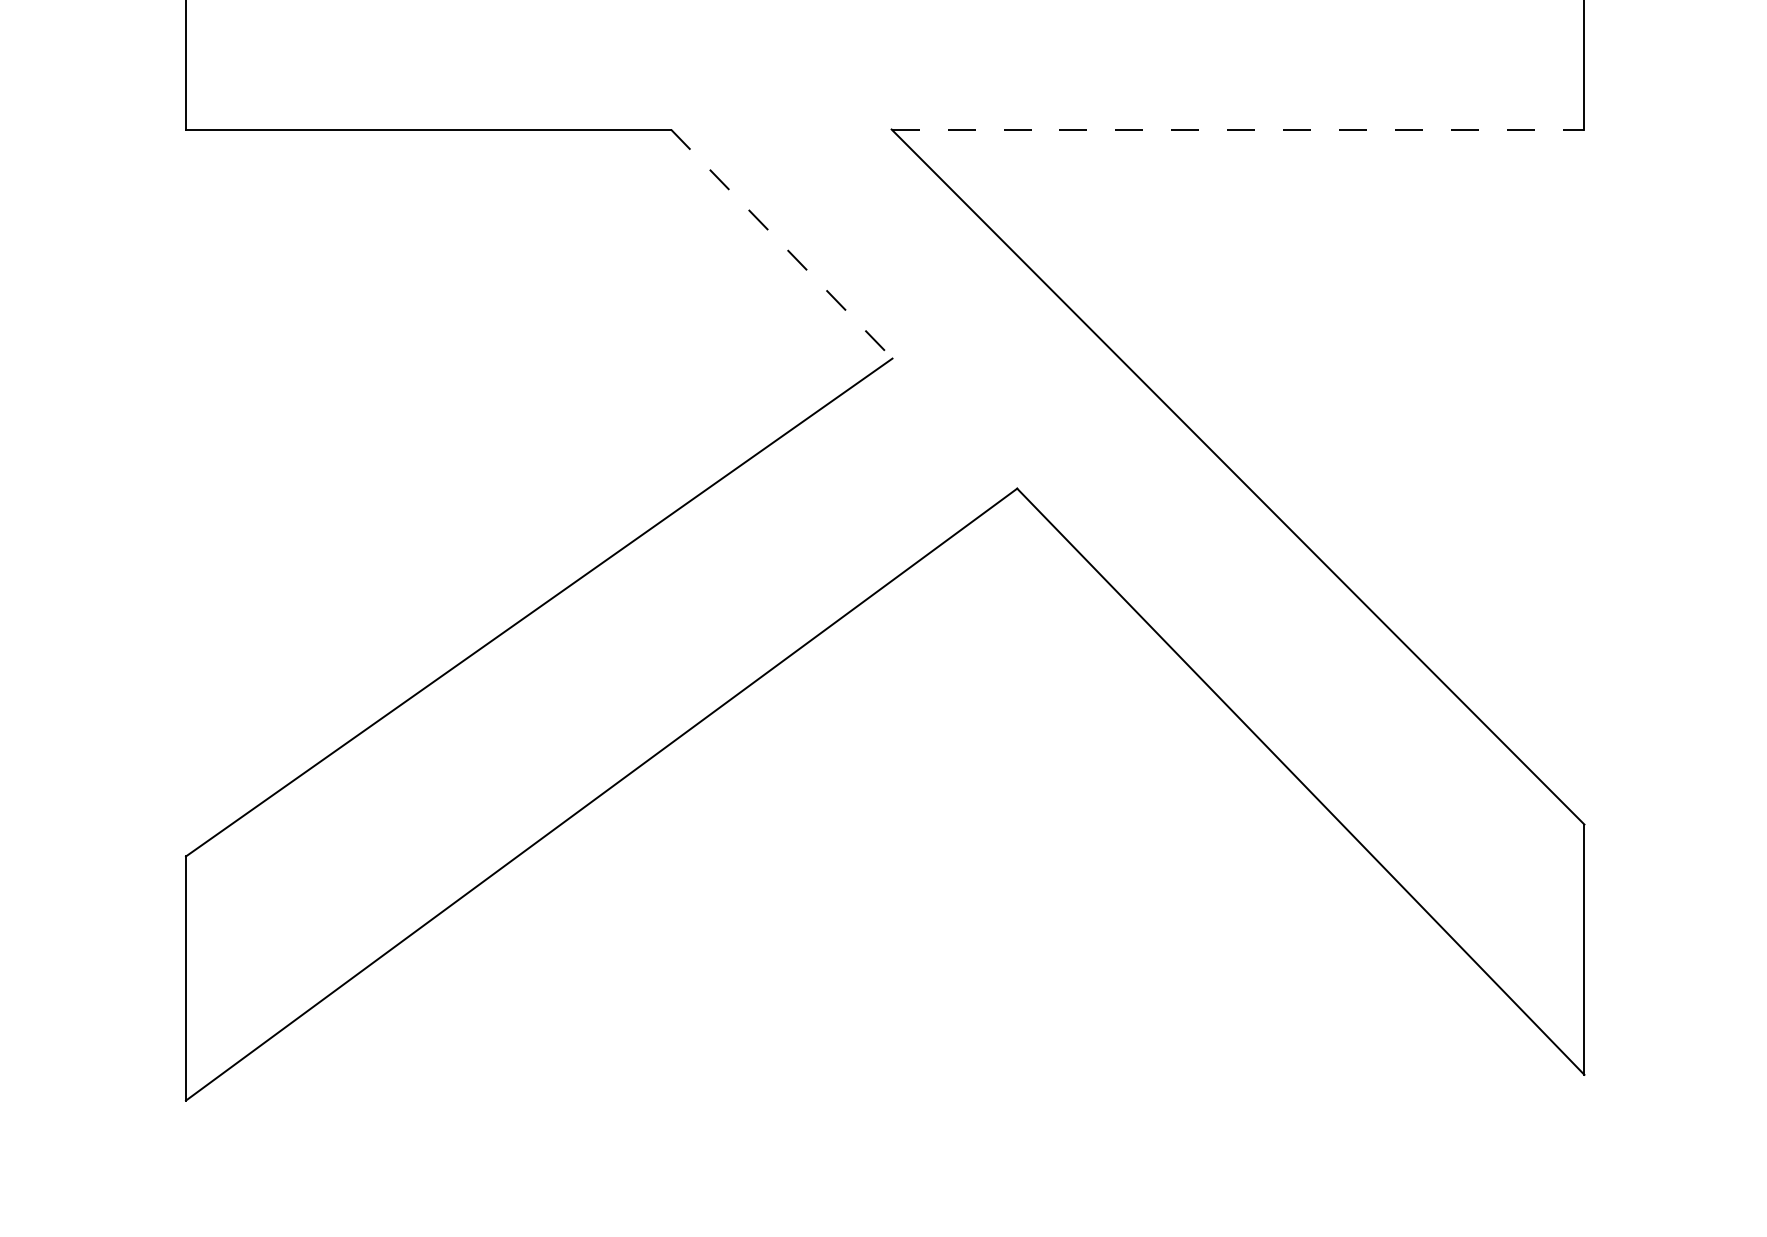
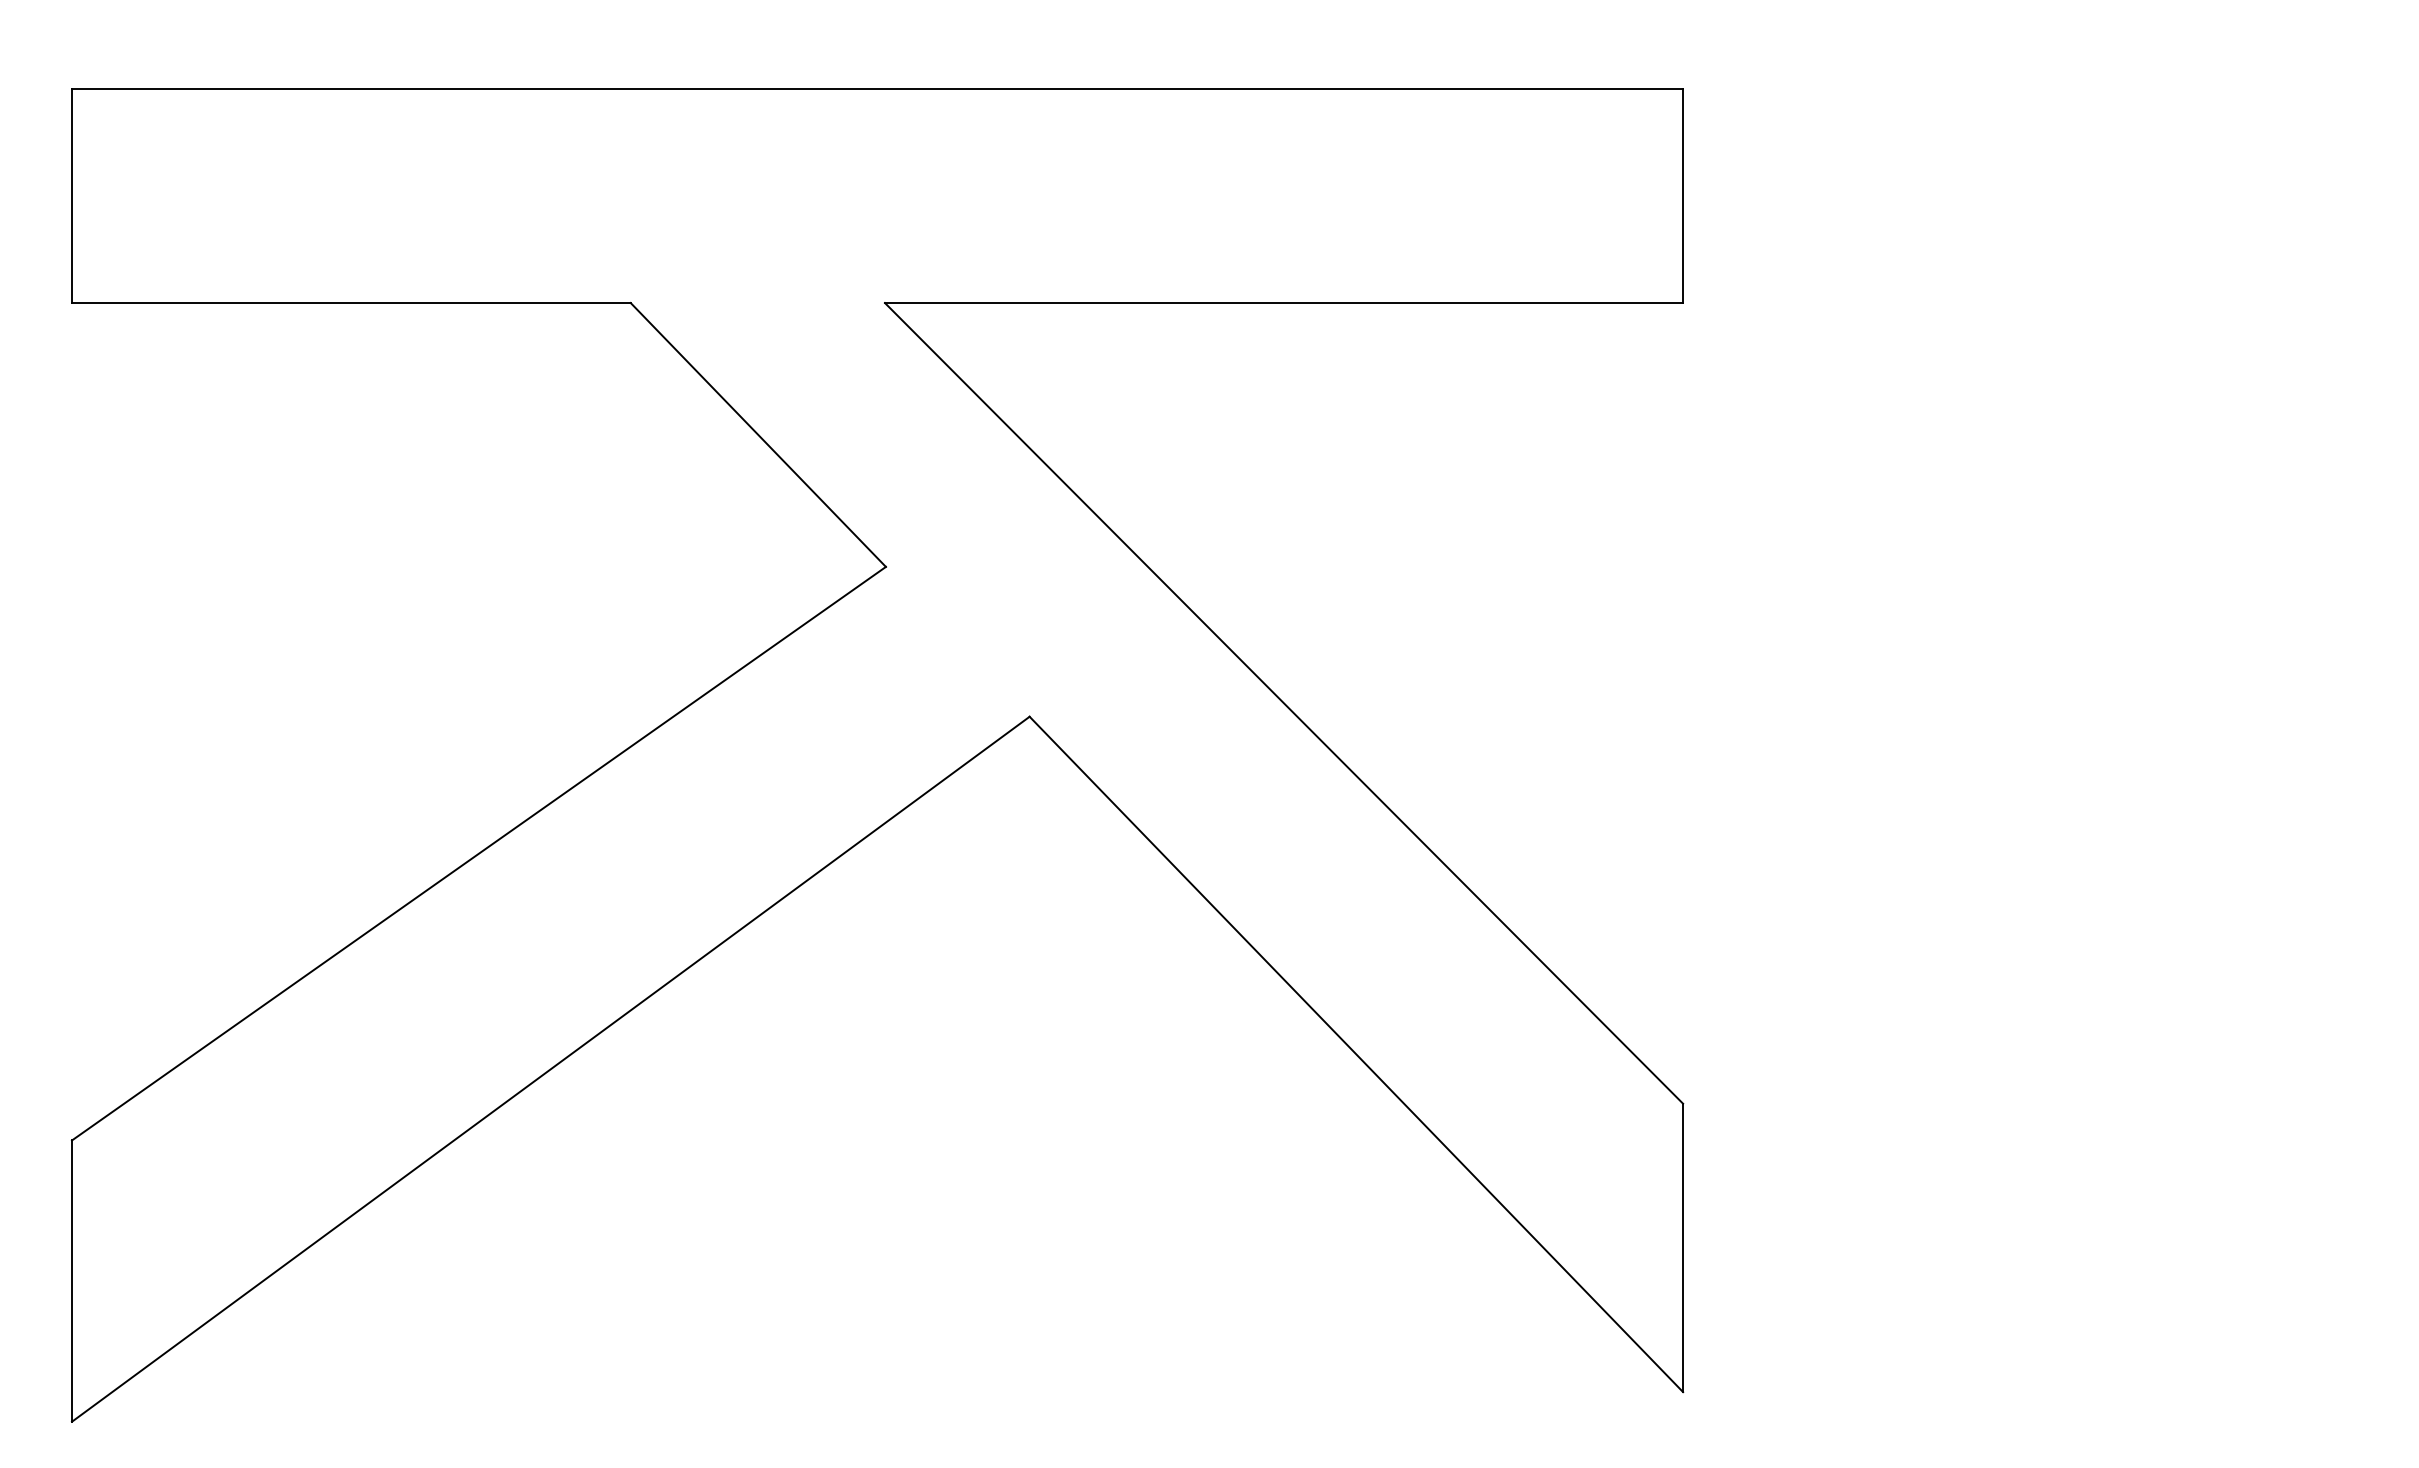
line: (1238, 129) -> (1284, 303), dashed -> solid
line: (781, 243) -> (758, 434), dashed -> solid

